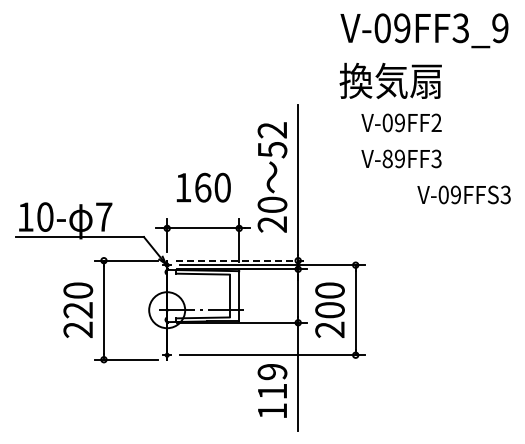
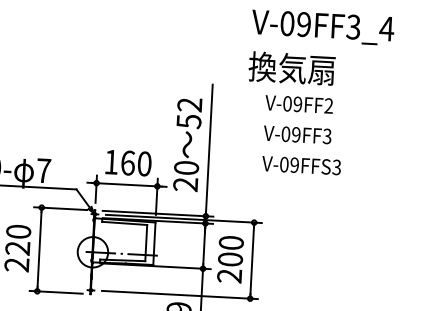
text: (500, 28) -> (386, 29), V-09FF3_9 -> V-09FF3_4
text: (387, 158) -> (285, 133), V-89FF3 -> V-09FF3
text: (203, 187) -> (128, 162), moved
text: (463, 194) -> (301, 165), moved
line: (241, 260) -> (157, 213), dashed -> solid

